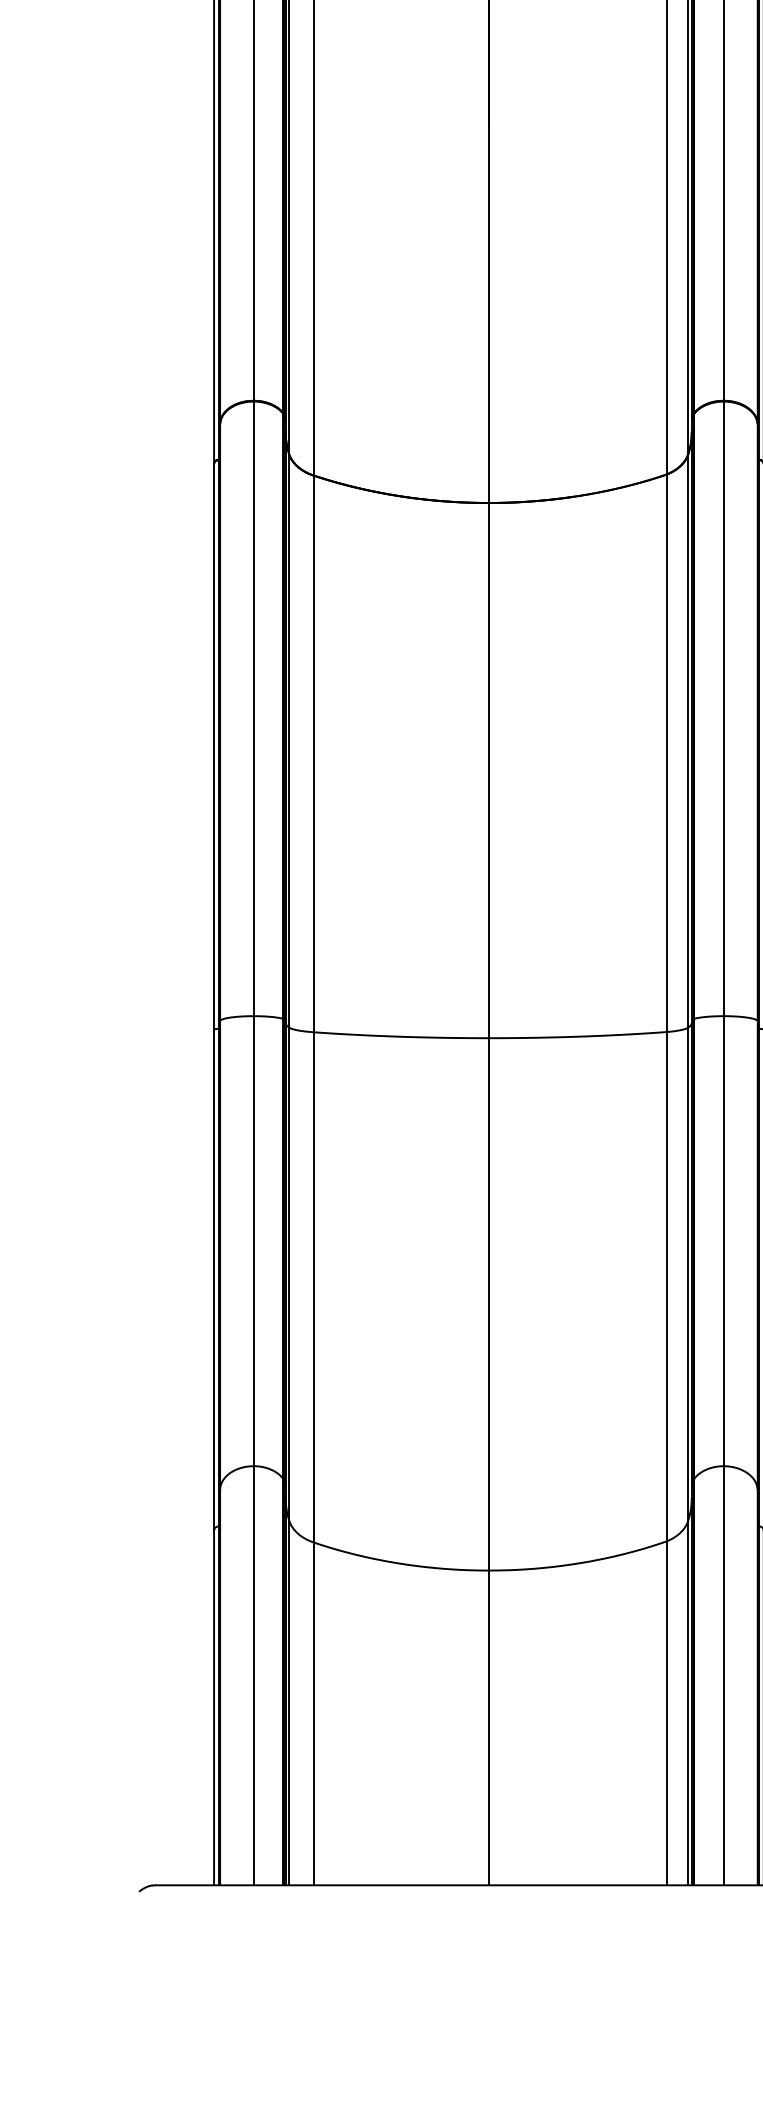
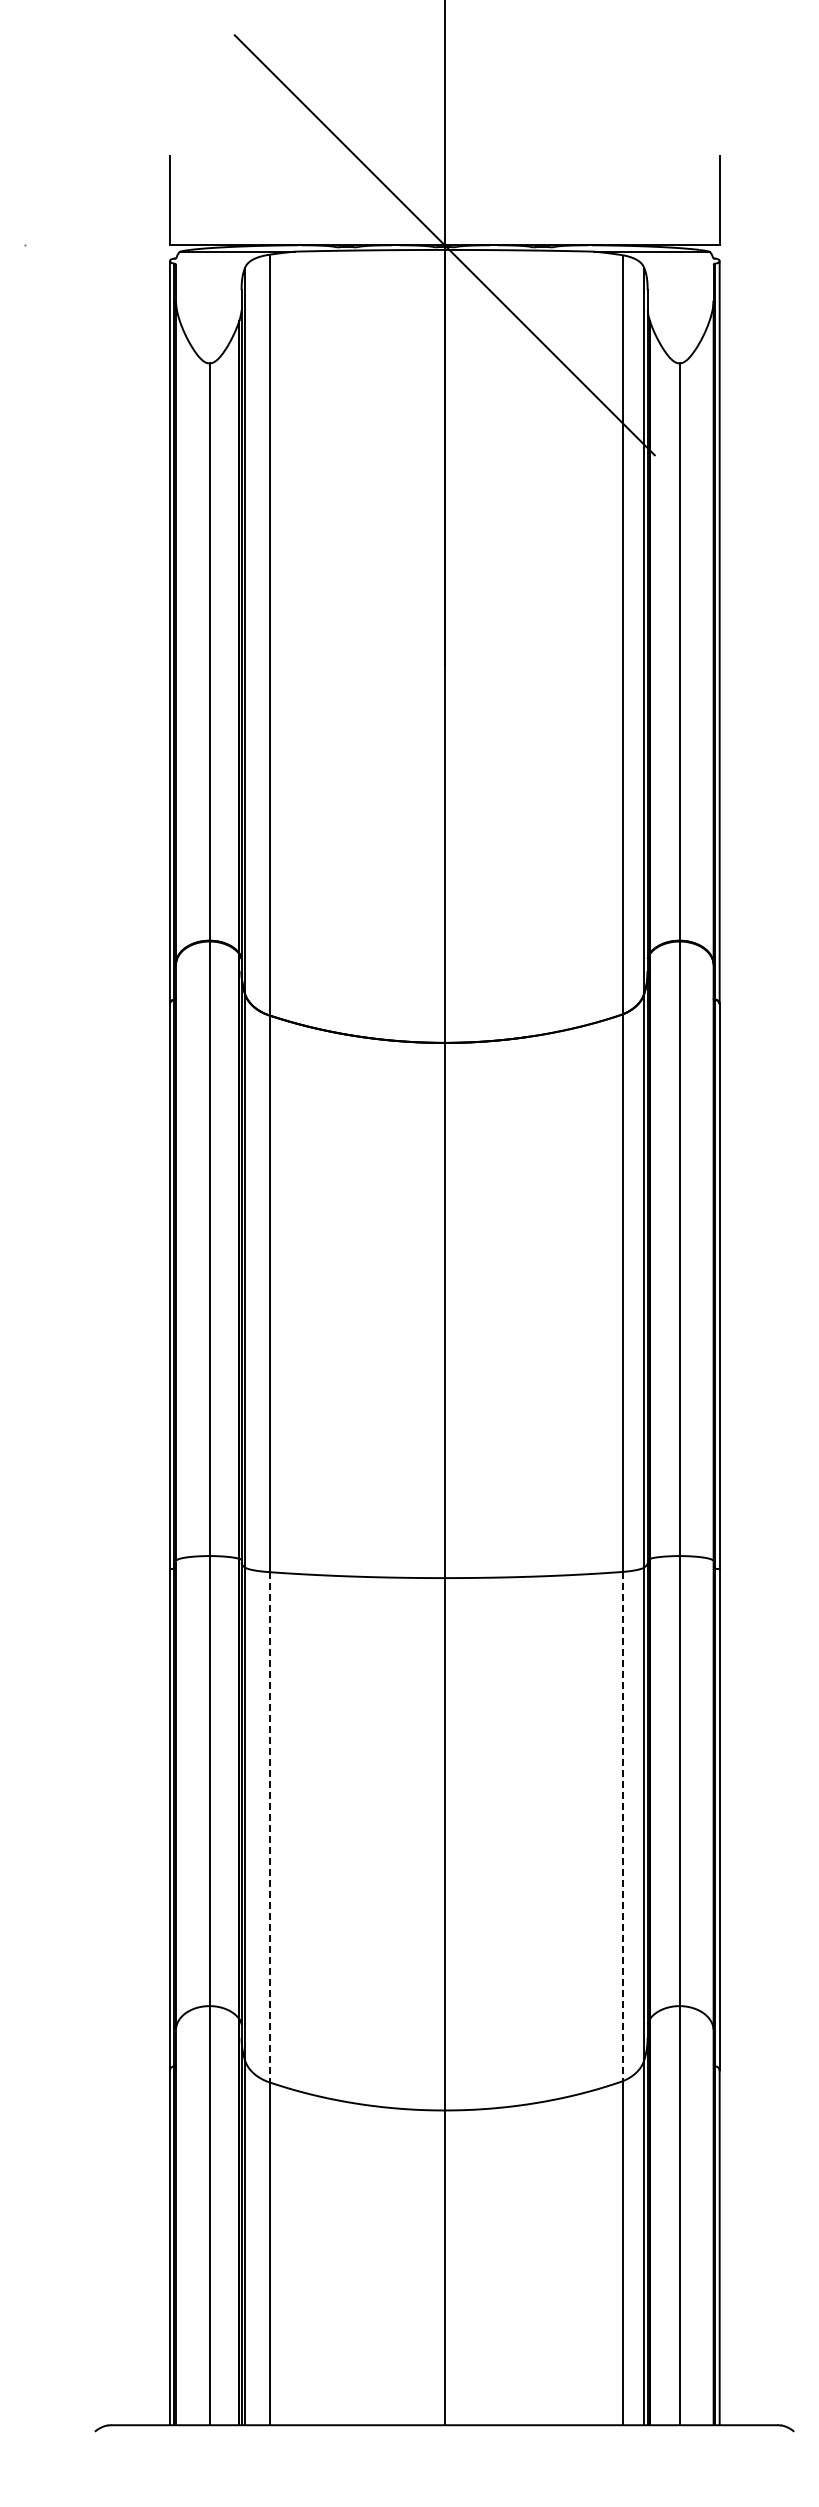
line: (666, 1286) -> (622, 1826), solid -> dashed
line: (313, 1287) -> (269, 1827), solid -> dashed

